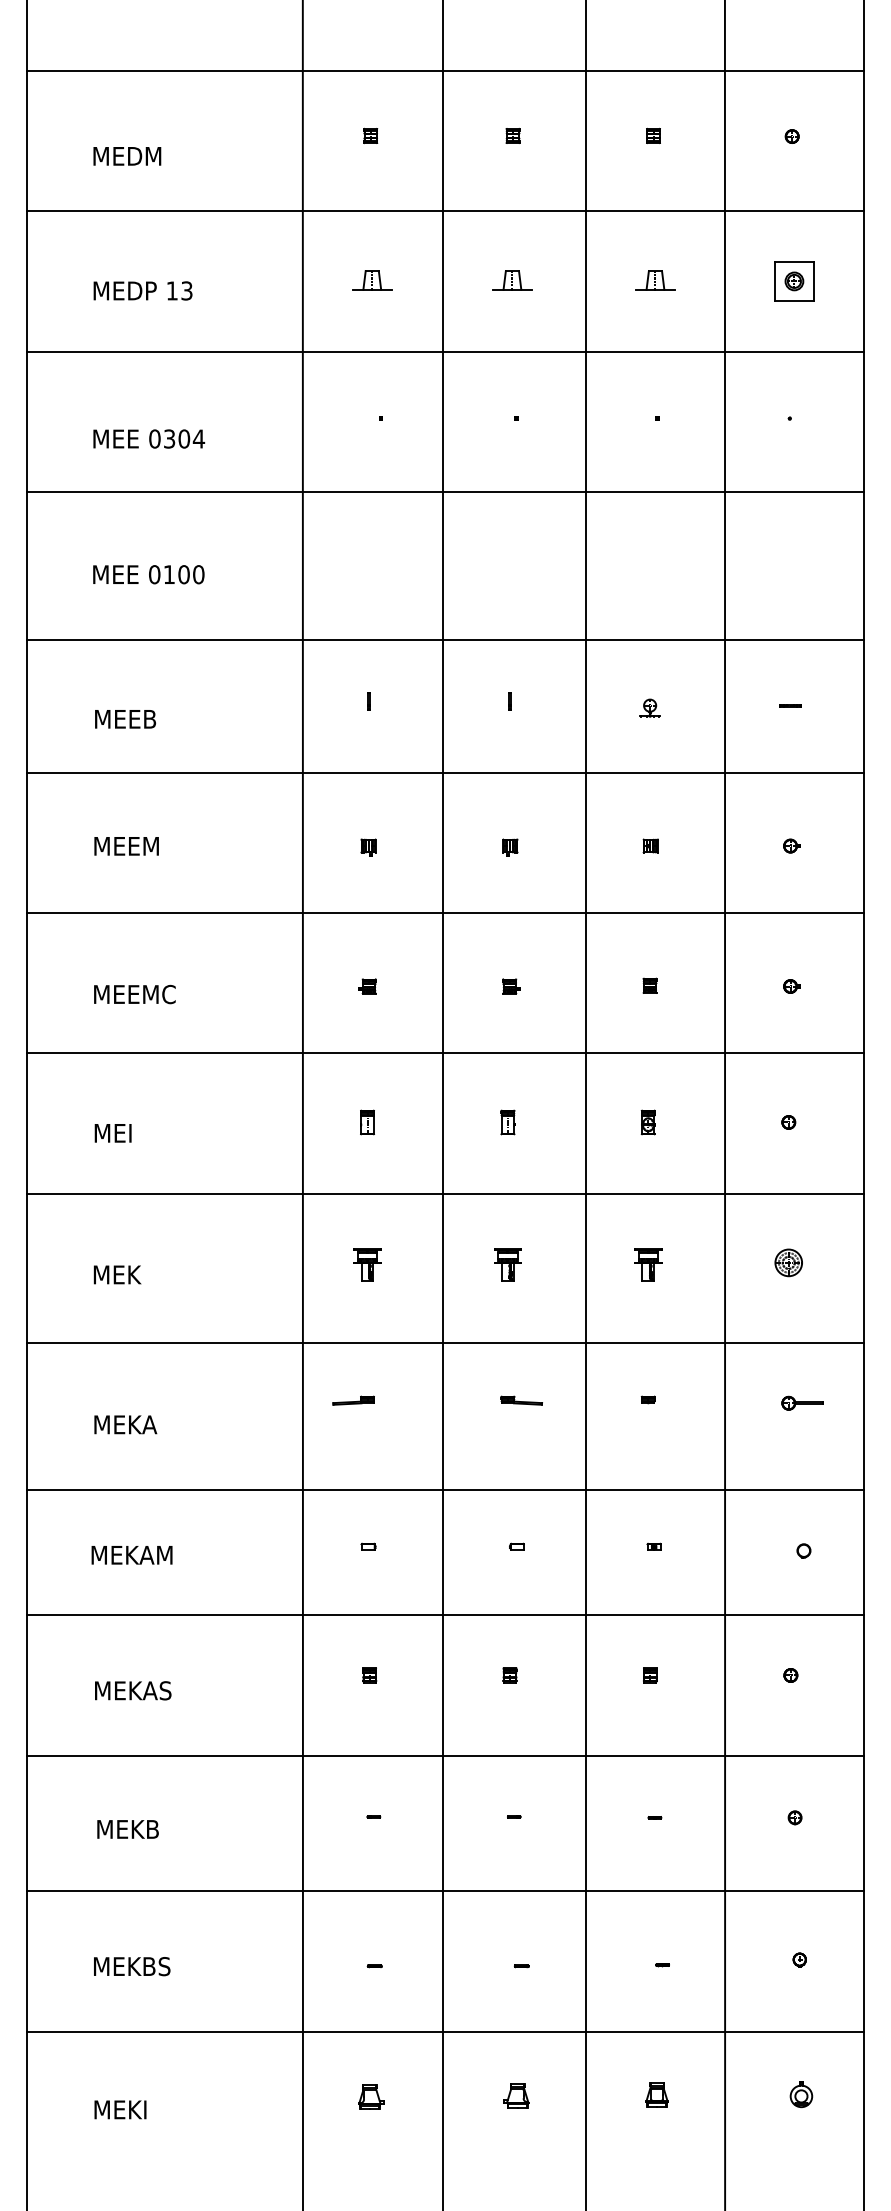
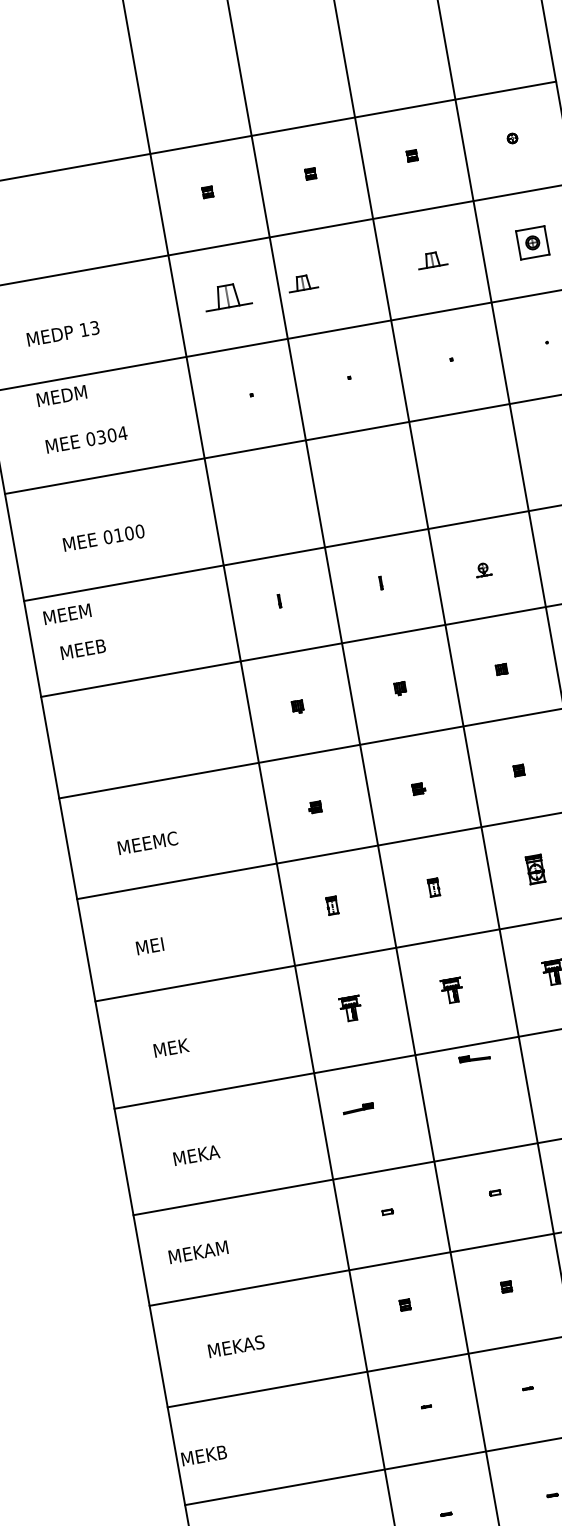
text: (127, 156) -> (62, 396), moved
part: (372, 280) -> (227, 296), size x1.6
part: (512, 280) -> (302, 283), moved
text: (125, 719) -> (83, 649), moved
text: (126, 846) -> (67, 614), moved
part: (647, 1122) -> (534, 869), size x1.6
part: (521, 1400) -> (474, 1057), moved
text: (131, 1555) -> (198, 1252), moved
text: (127, 1829) -> (203, 1455), moved

